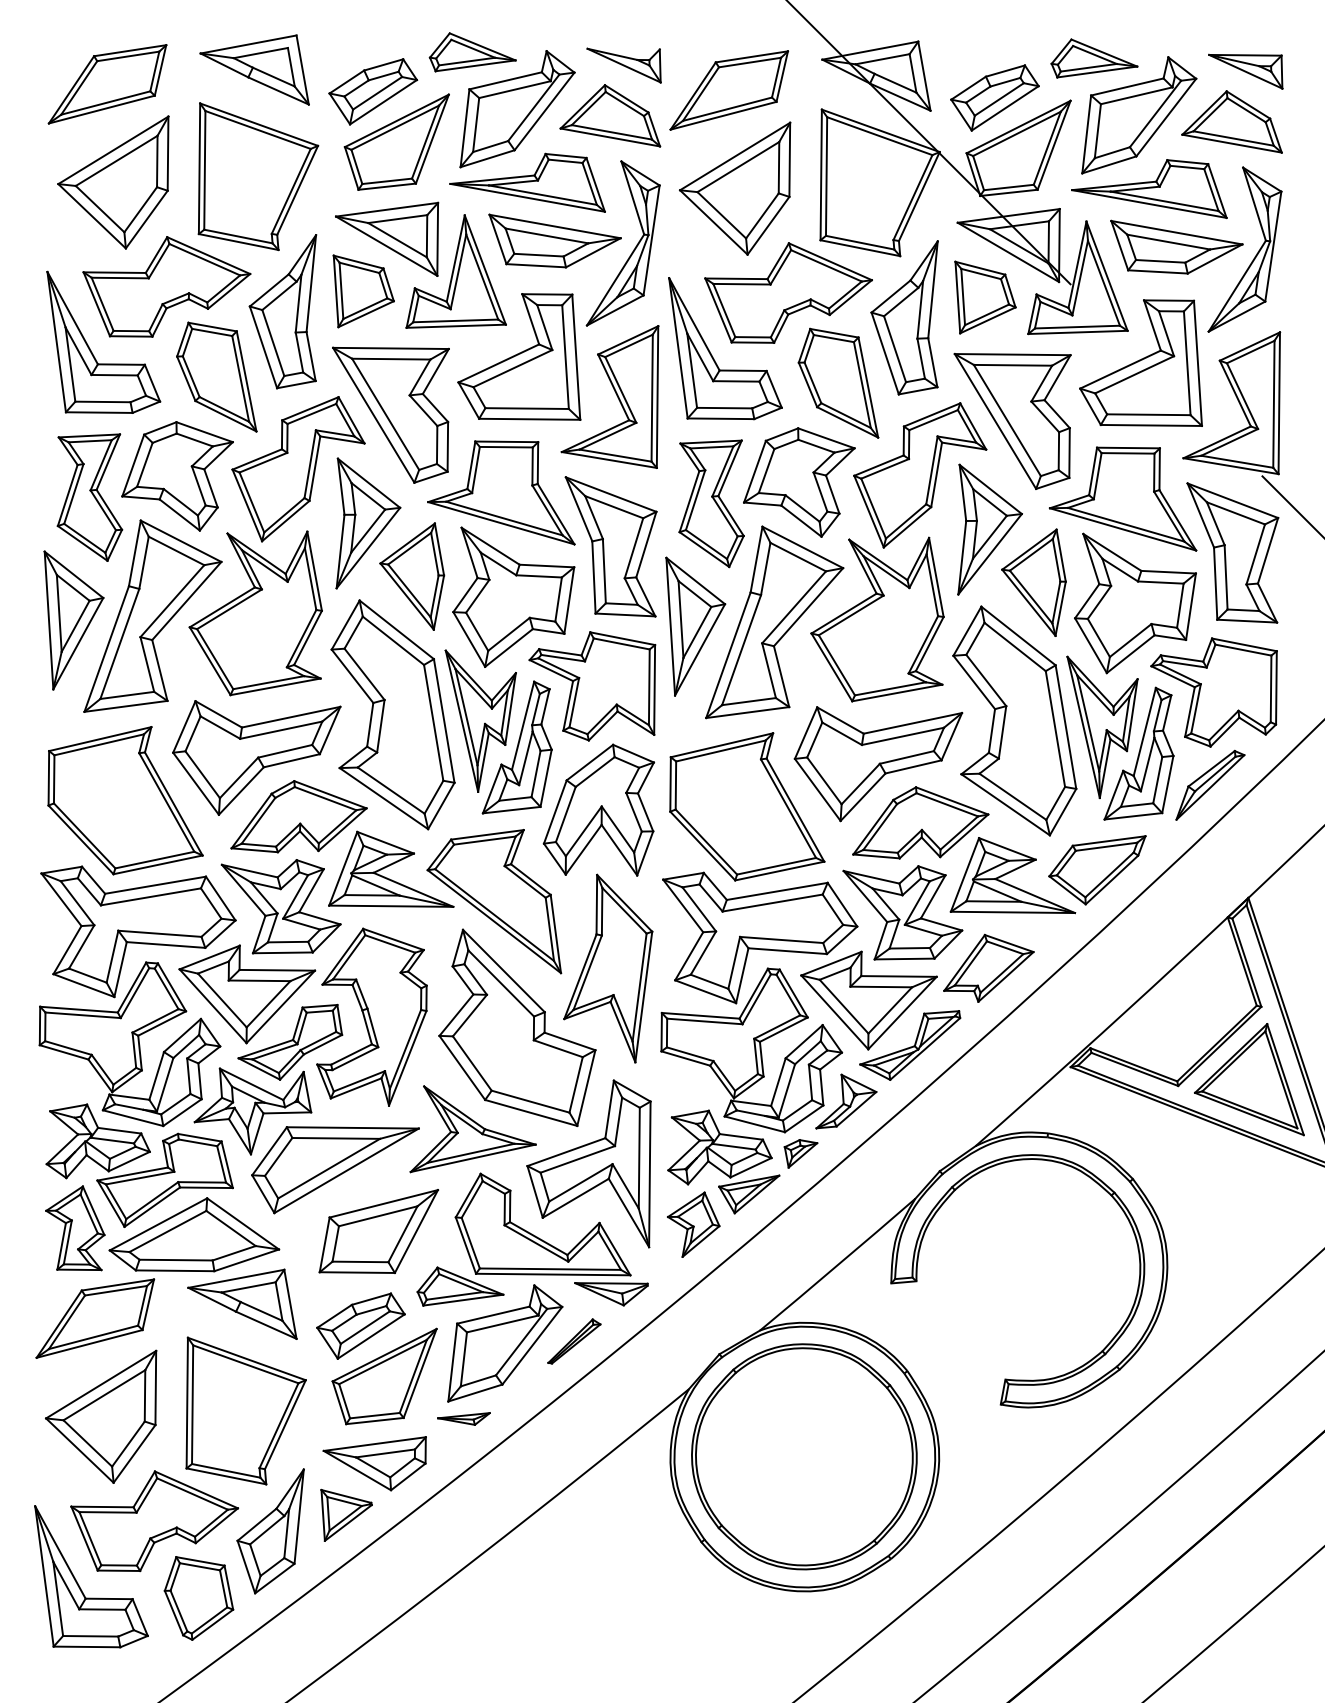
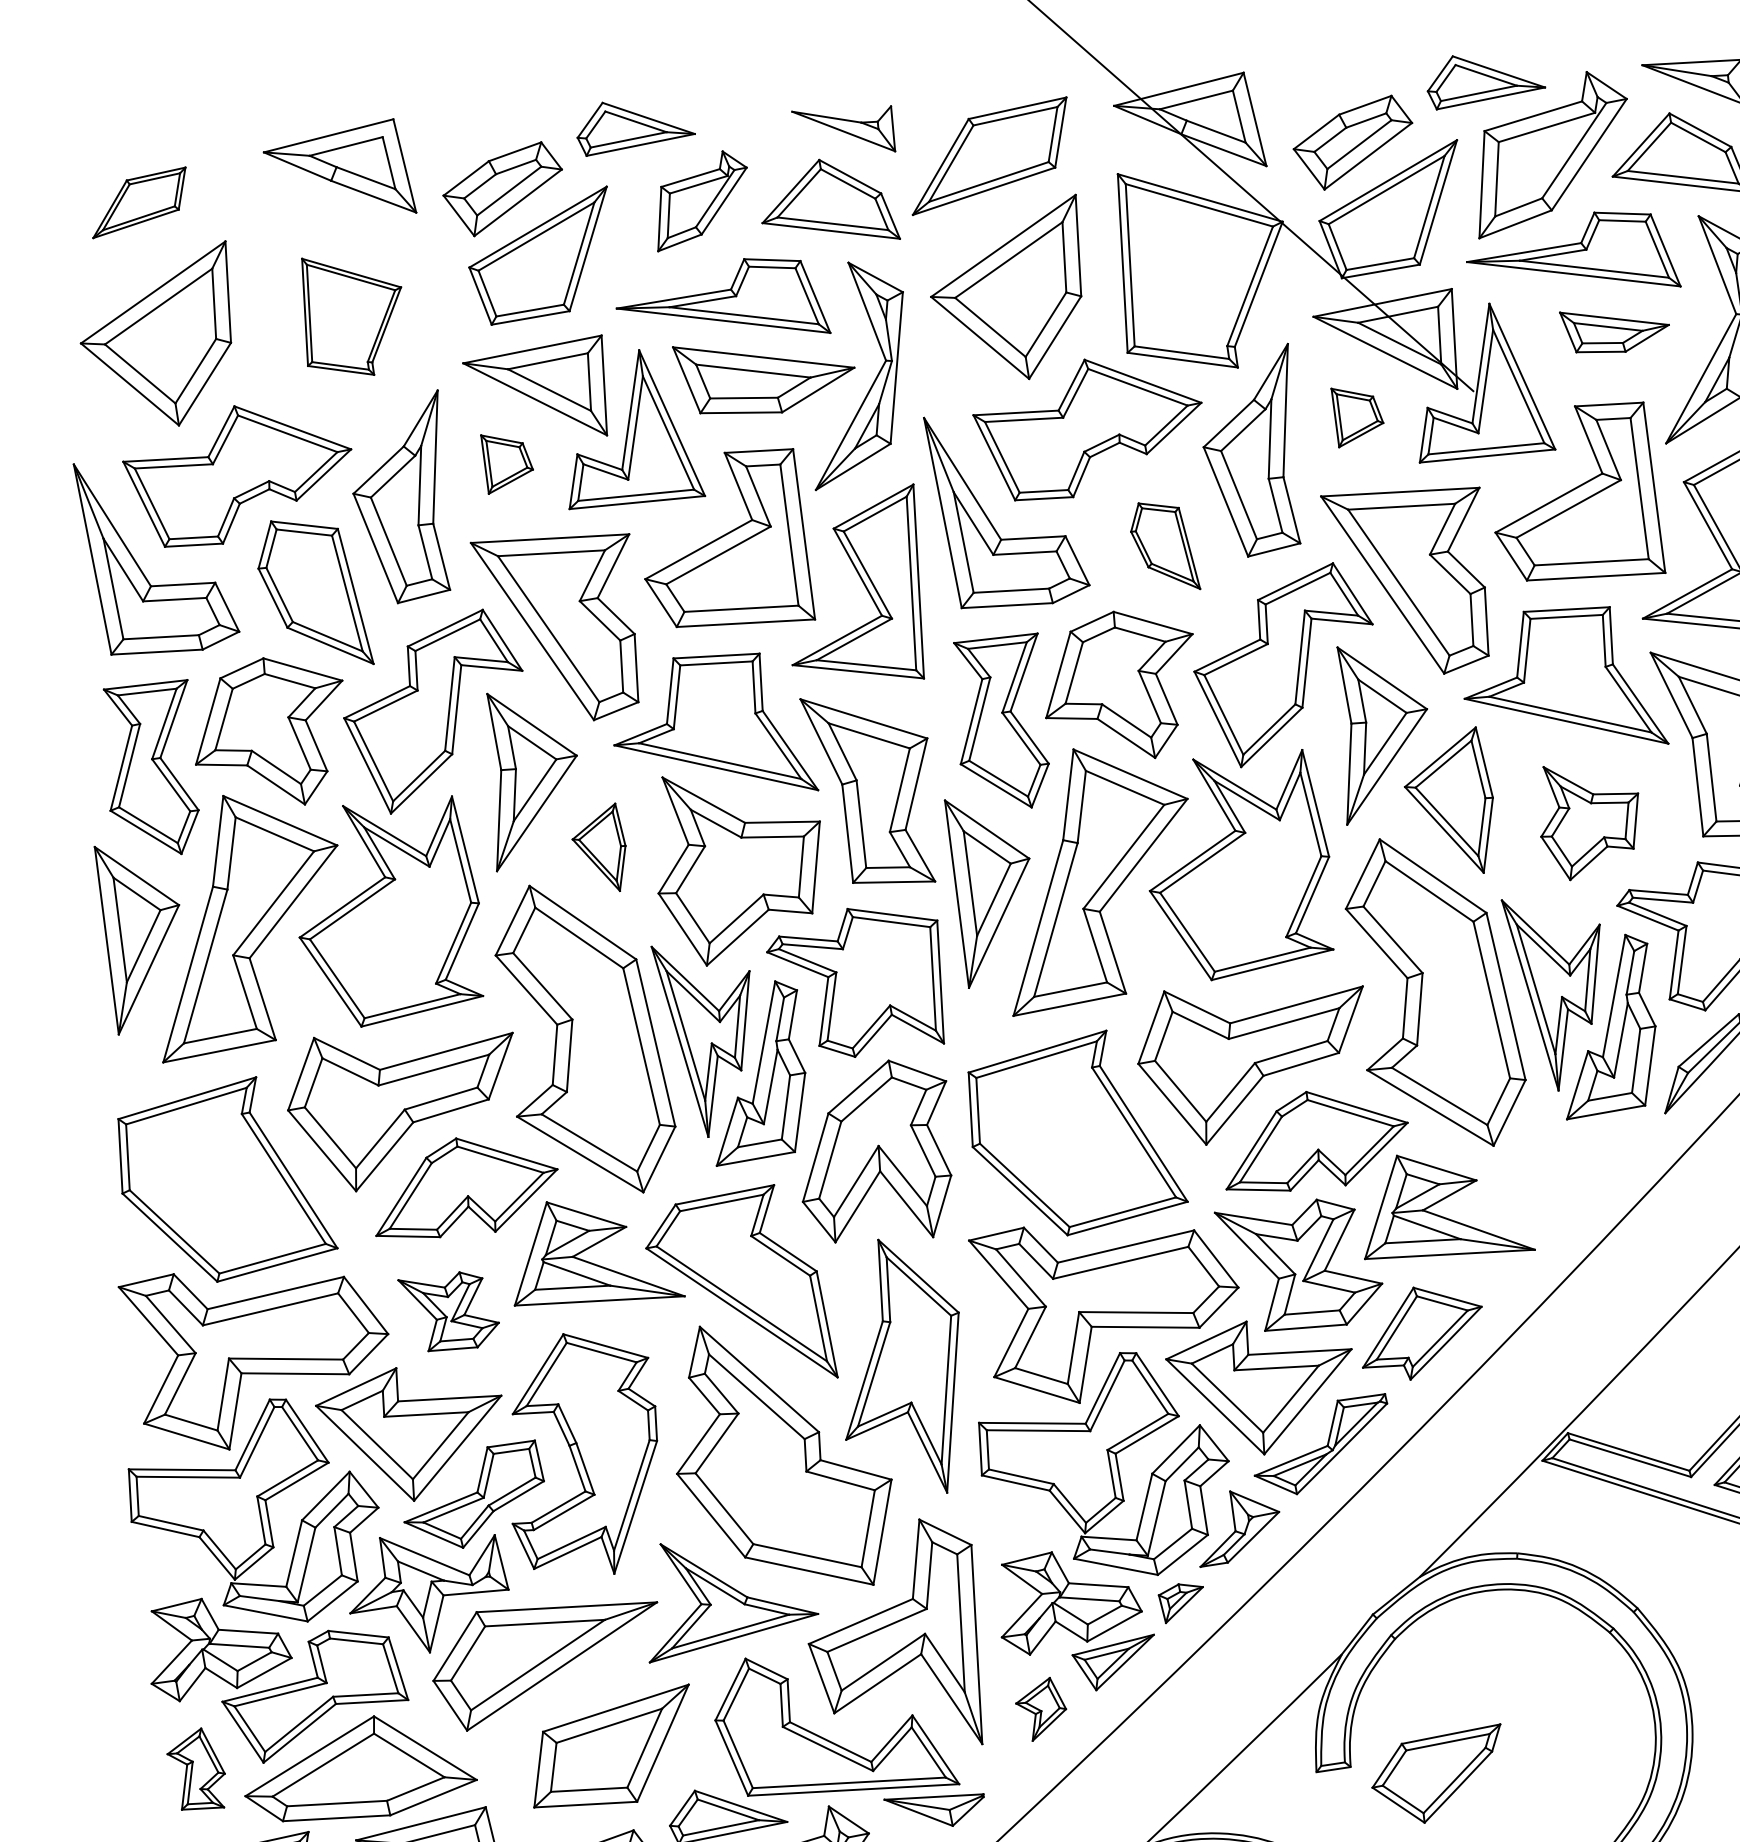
part: (107, 84) -> (139, 202), size x0.6
part: (517, 109) -> (701, 200), size x0.6
part: (258, 176) -> (353, 315), size x0.6
part: (1176, 246) -> (1614, 329), size x0.6
part: (363, 291) -> (507, 463), size x0.6
part: (985, 297) -> (1358, 416), size x0.6
part: (838, 382) -> (1164, 545), size x0.6
part: (412, 576) -> (599, 848), size x0.6
part: (1135, 603) -> (1590, 821), size x0.6
part: (1097, 870) -> (1437, 1775), moved
part: (280, 906) -> (448, 1311), size x0.6
part: (693, 1224) -> (1040, 1709), size x0.7
part: (75, 1228) -> (196, 1769), size x0.7

